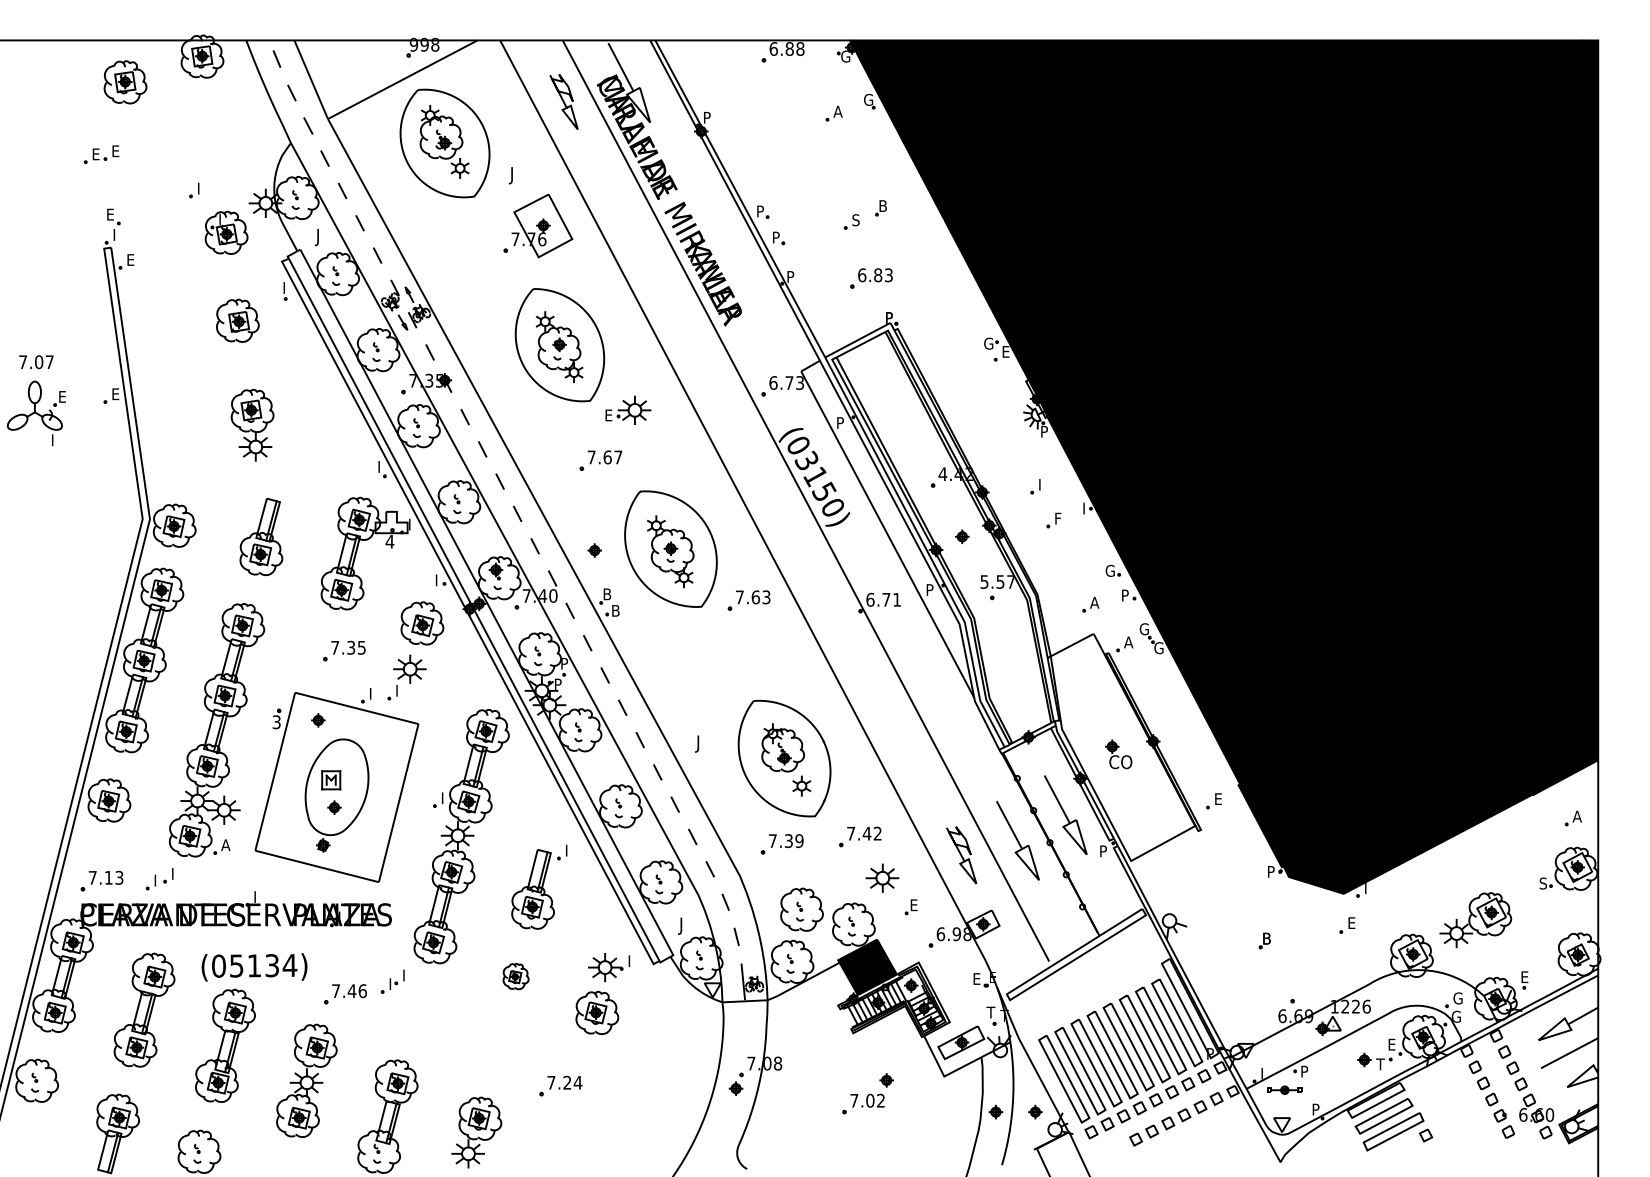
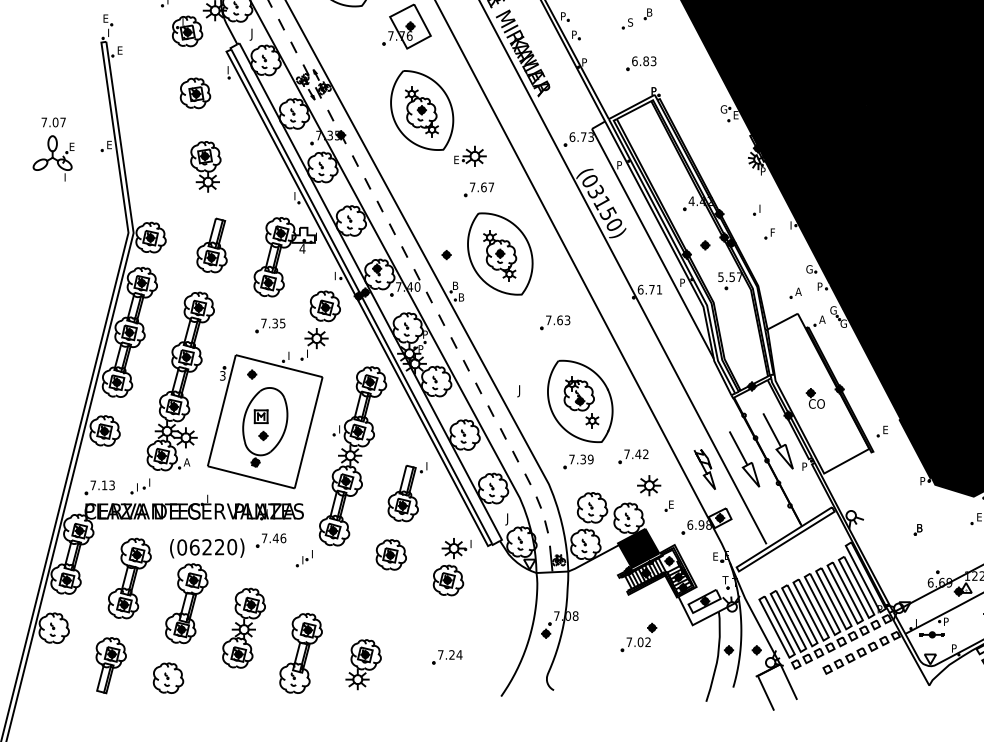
part: (600, 460) -> (478, 189), moved
part: (748, 600) -> (554, 322), moved
text: (263, 965) -> (213, 547), (05134) -> (06220)
part: (515, 976) -> (390, 554), size x1.67
part: (345, 994) -> (271, 540), moved
part: (560, 1085) -> (447, 656), moved

